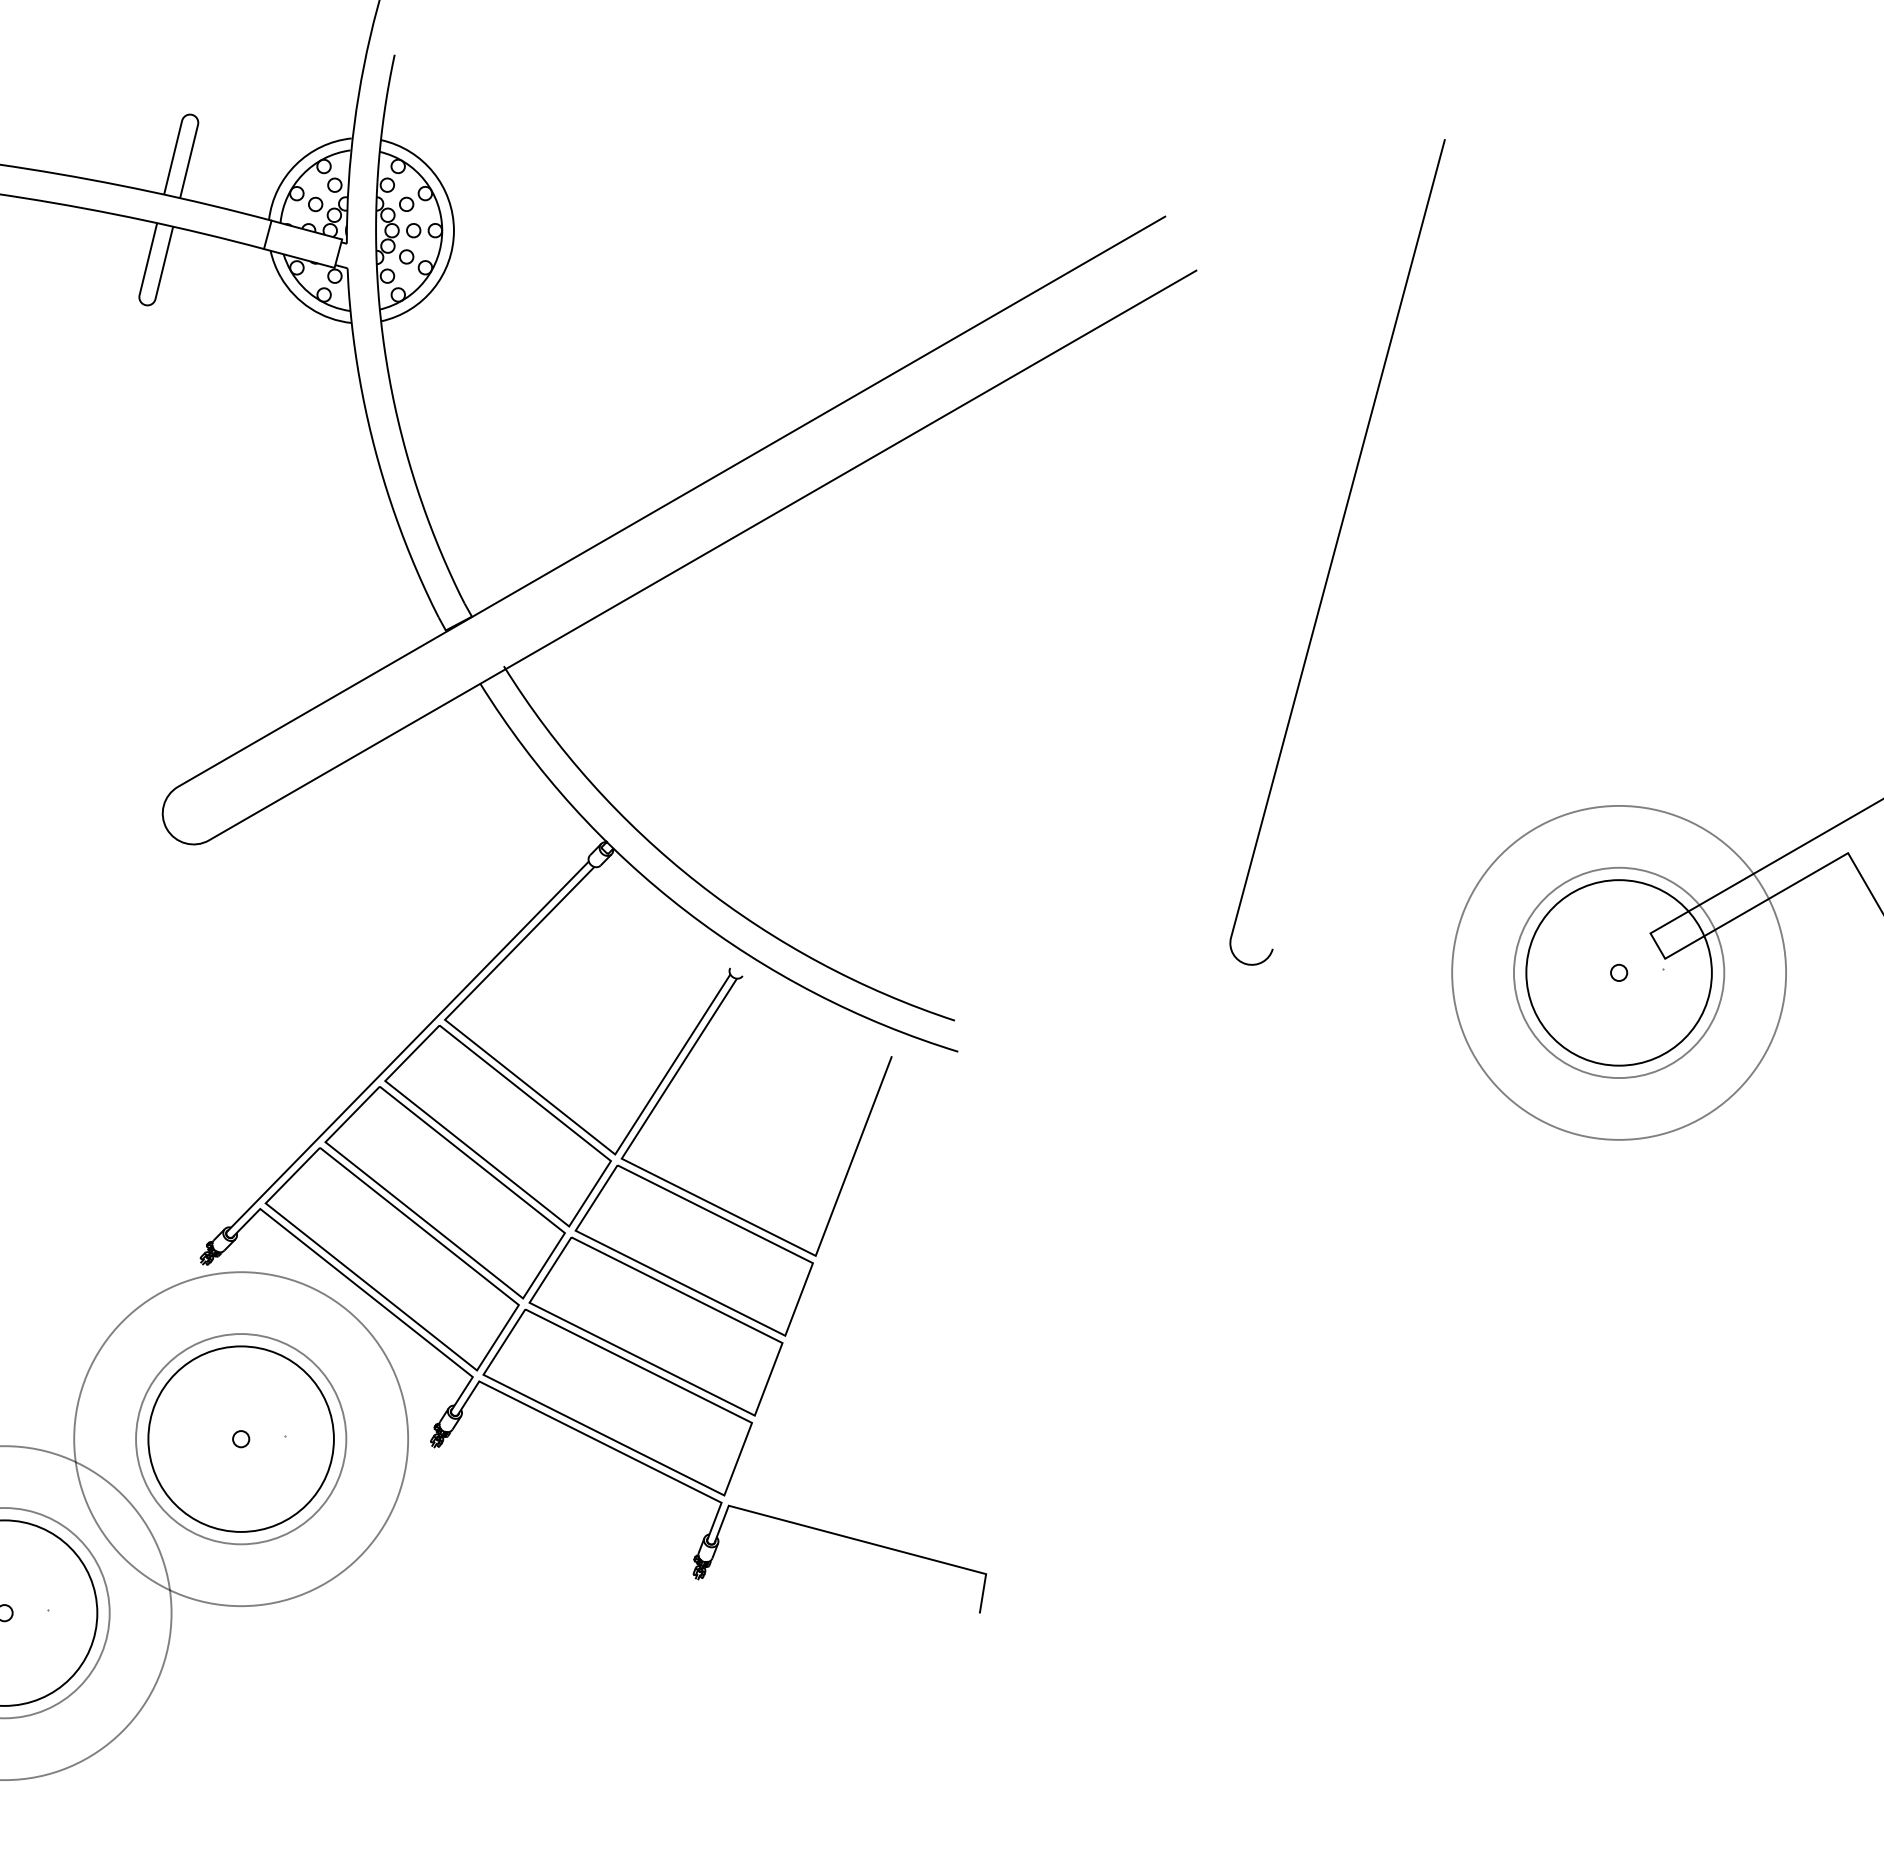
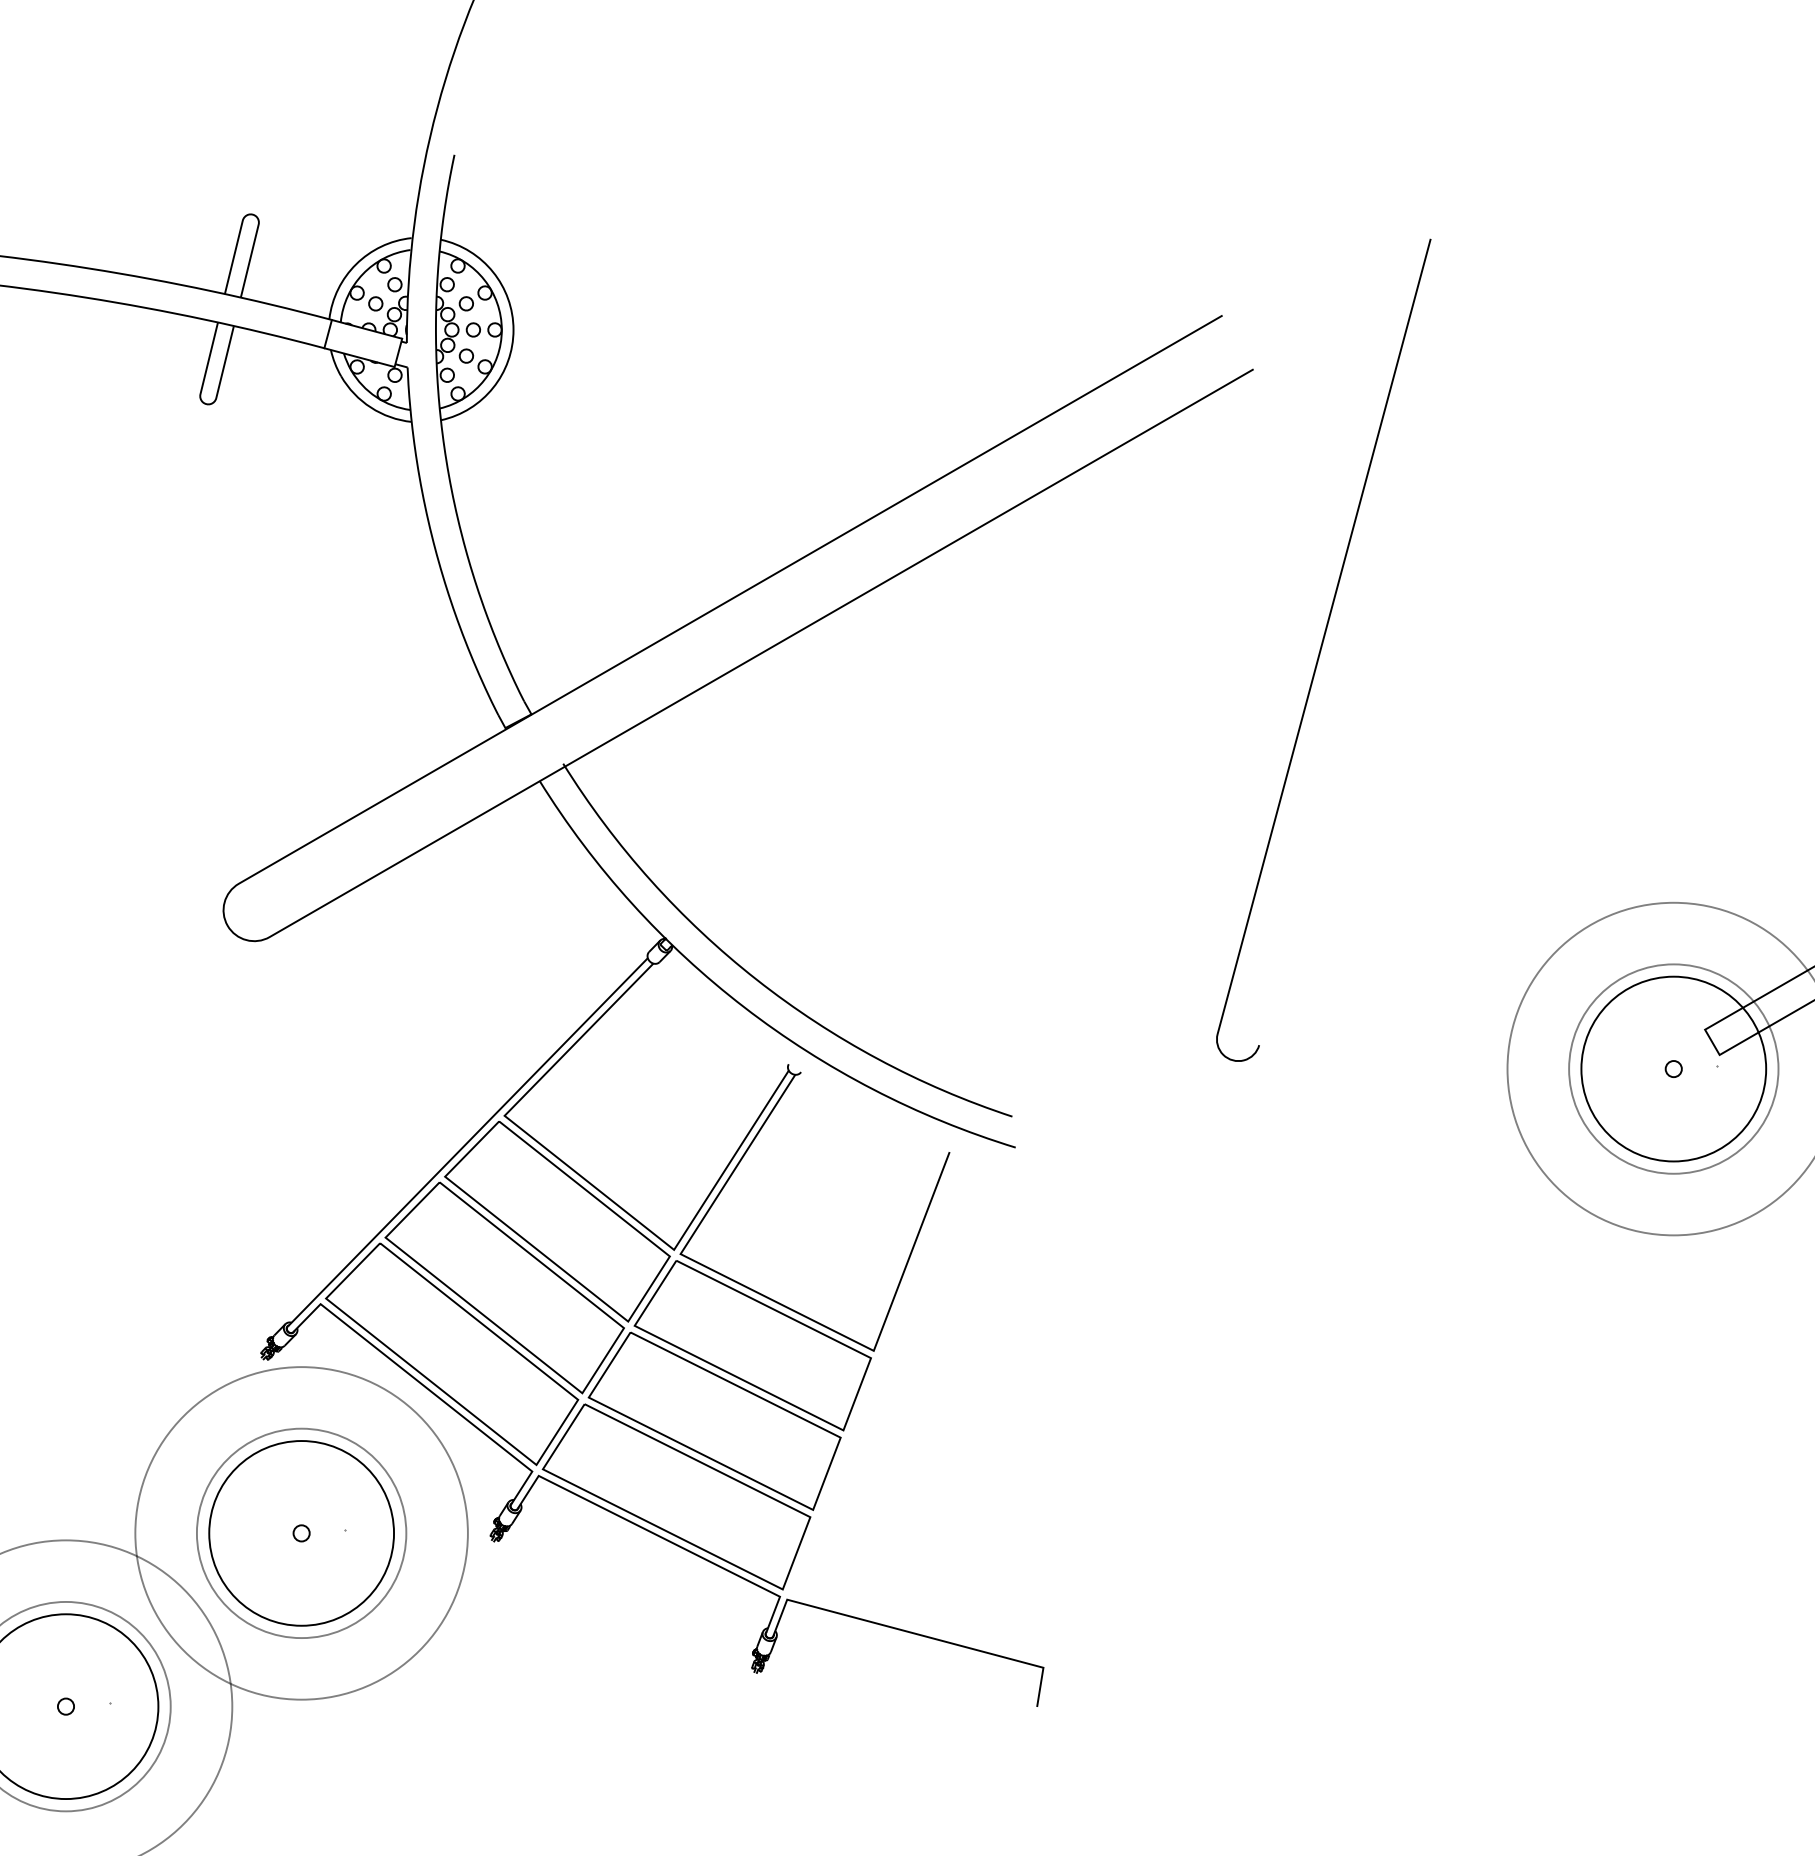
part: (1337, 552) -> (1323, 650), moved

